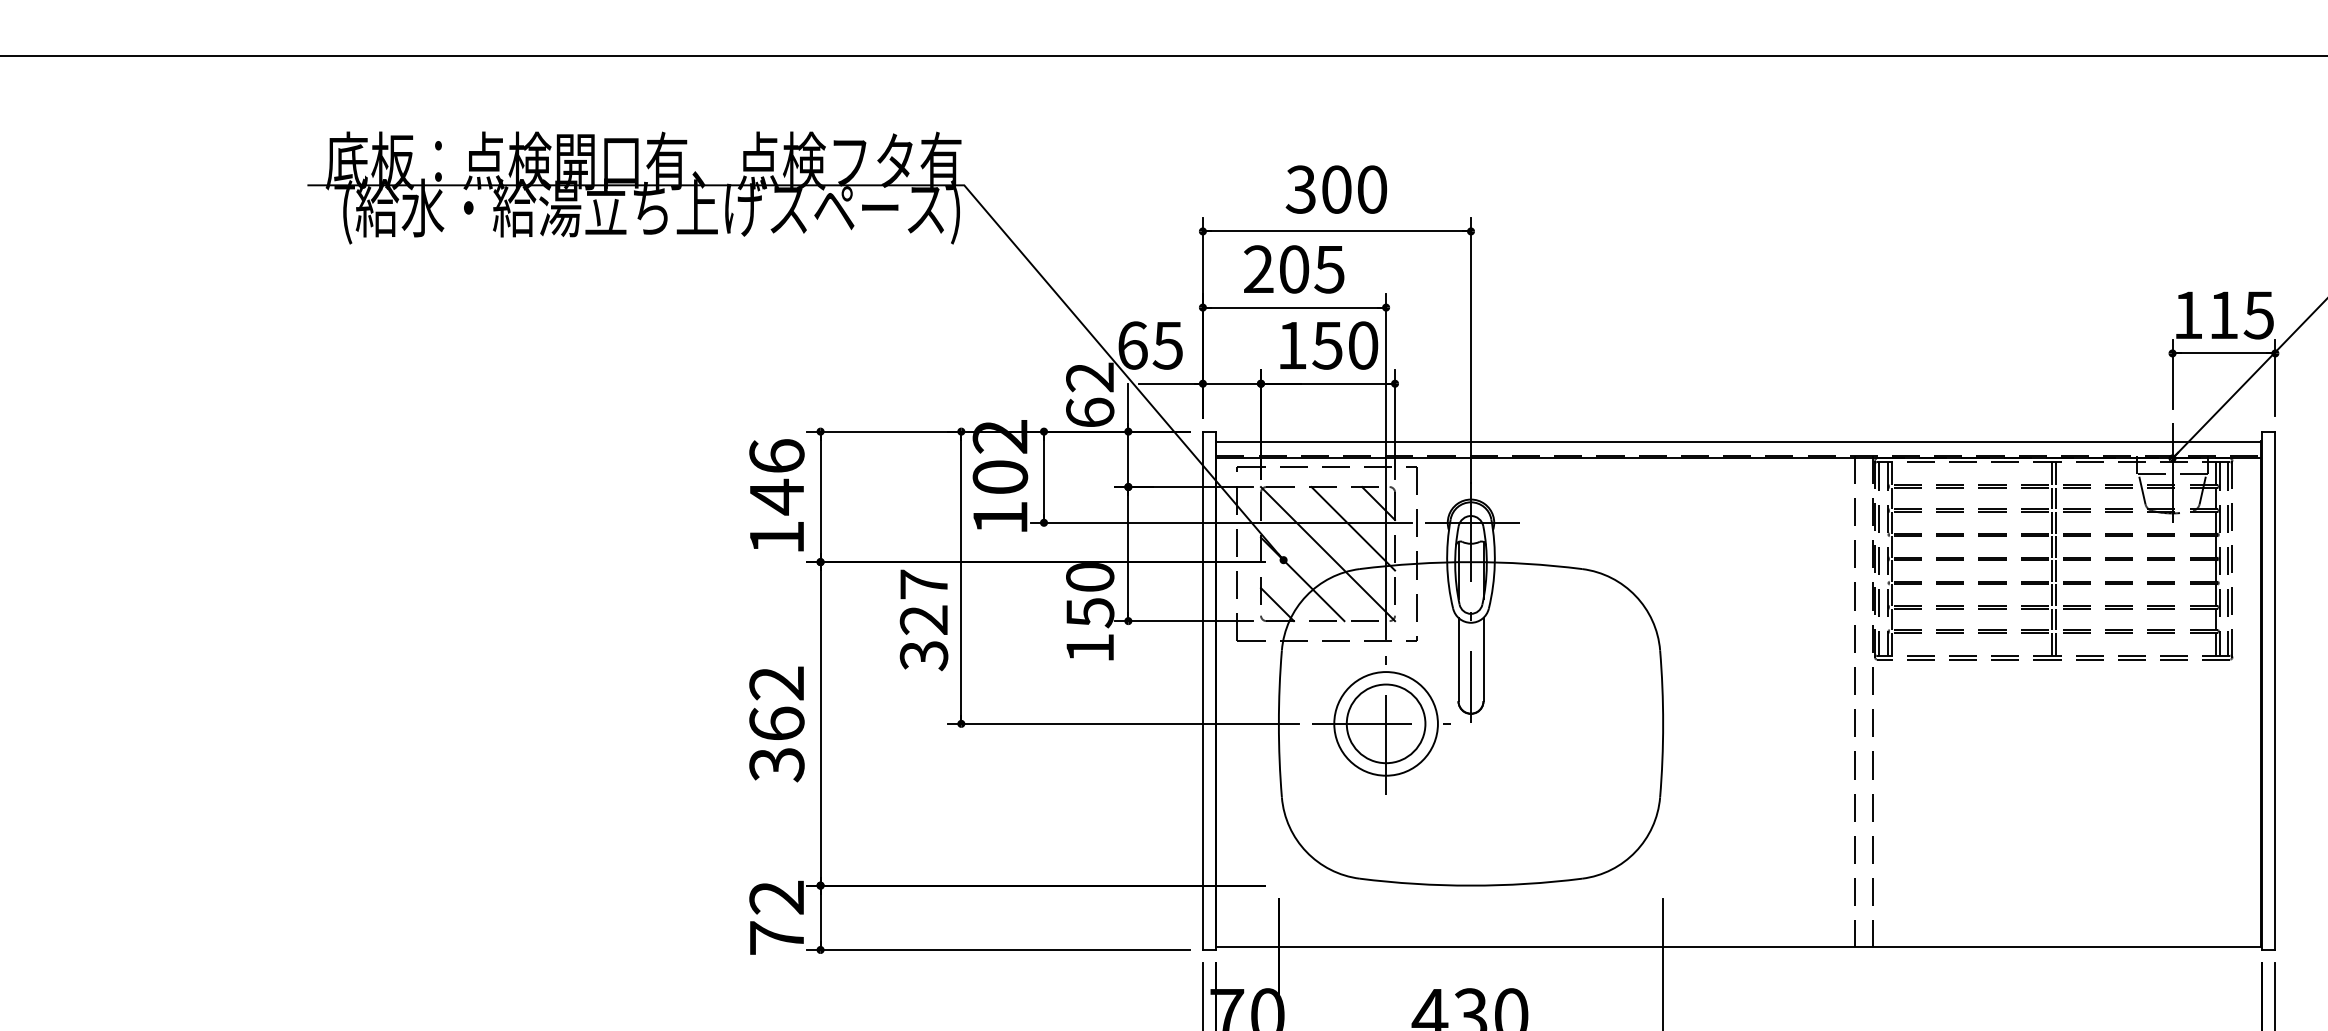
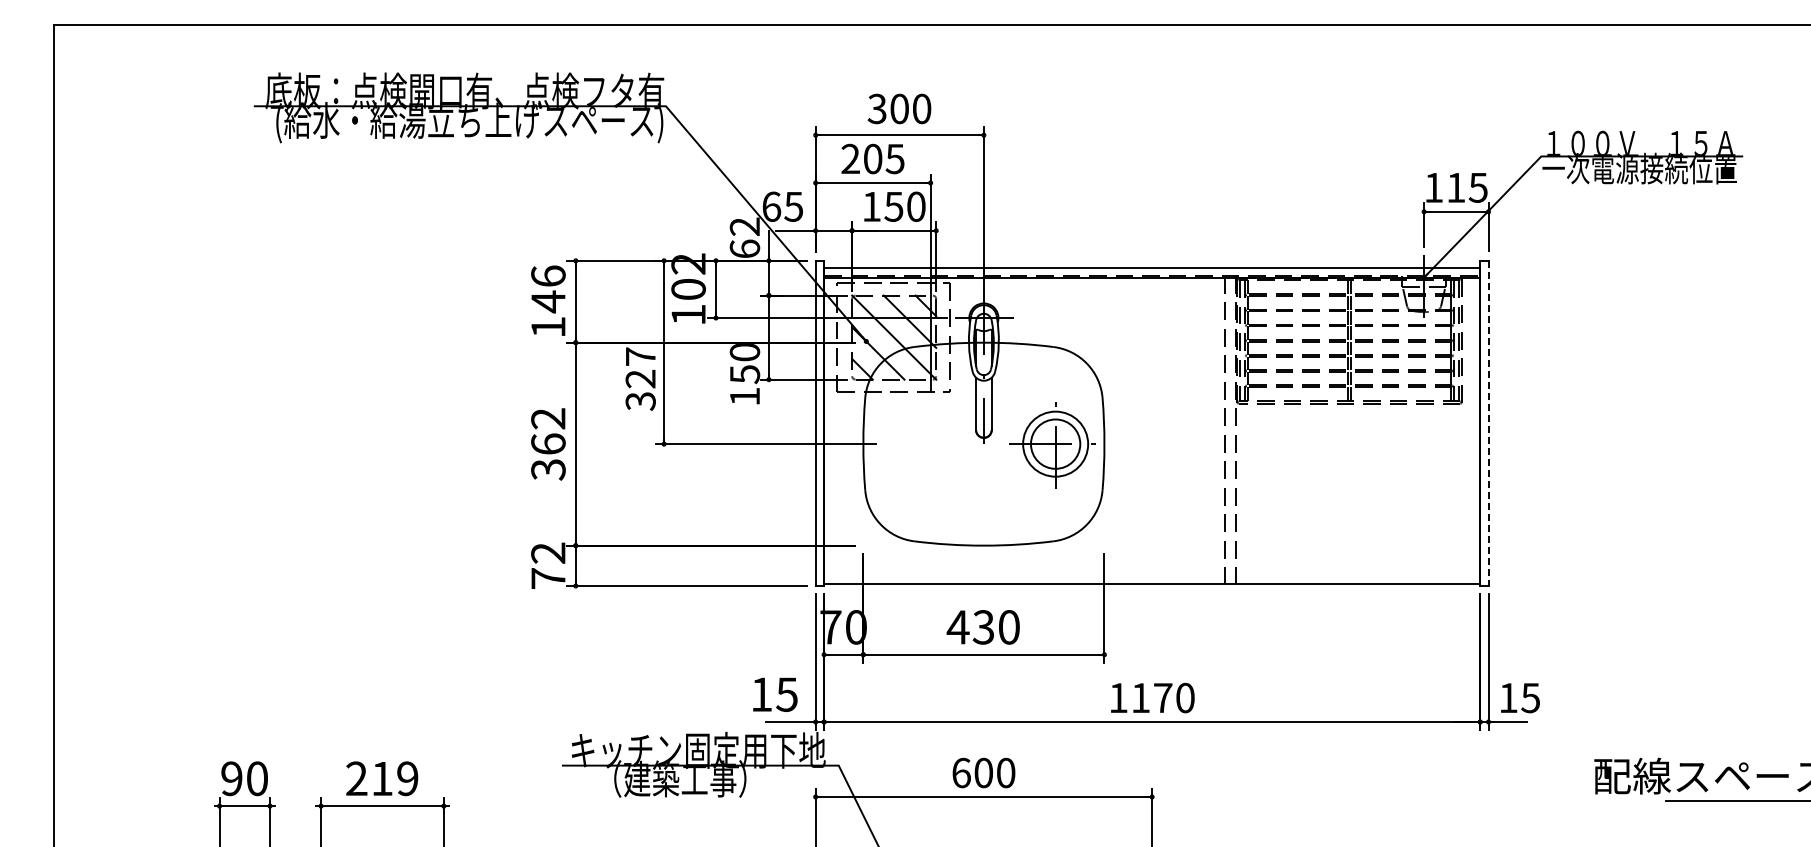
line: (2275, 690) -> (1488, 423), solid -> dashed
part: (1381, 725) -> (1052, 445), moved

